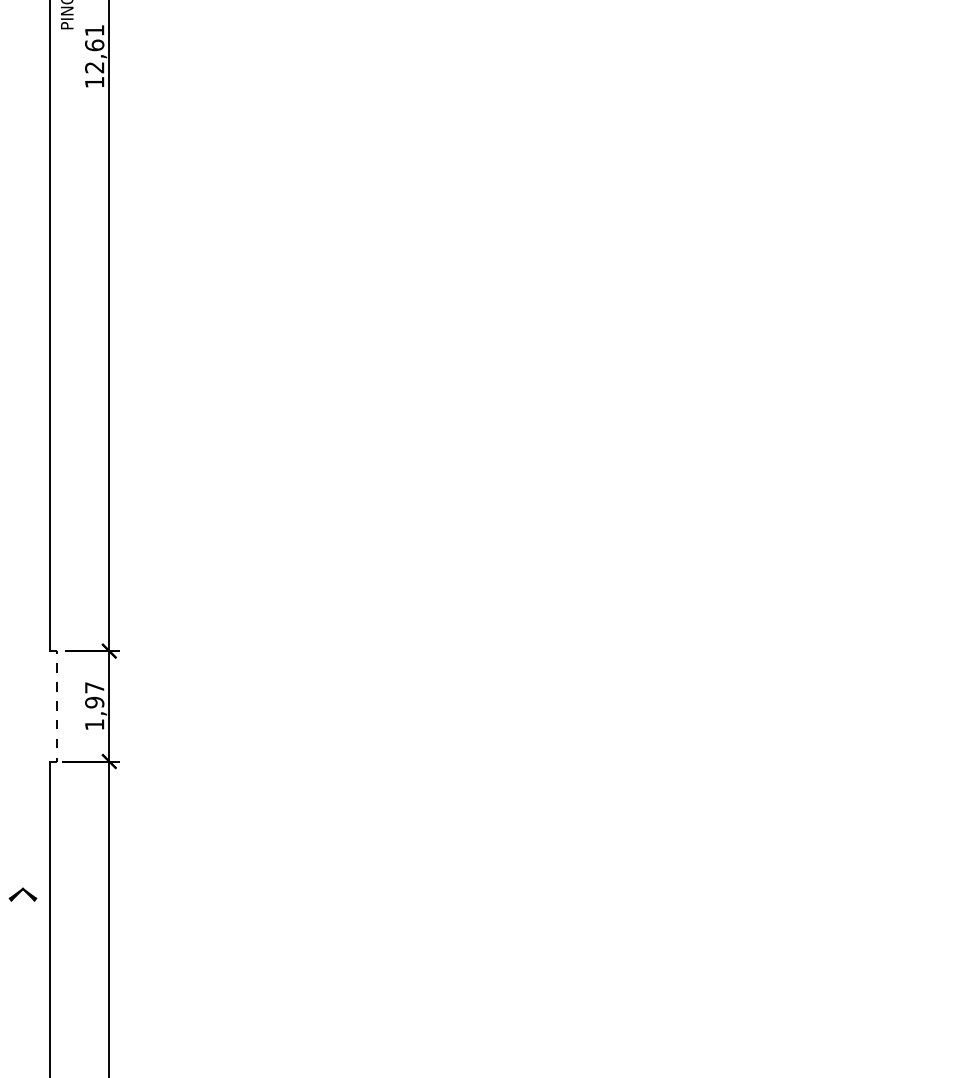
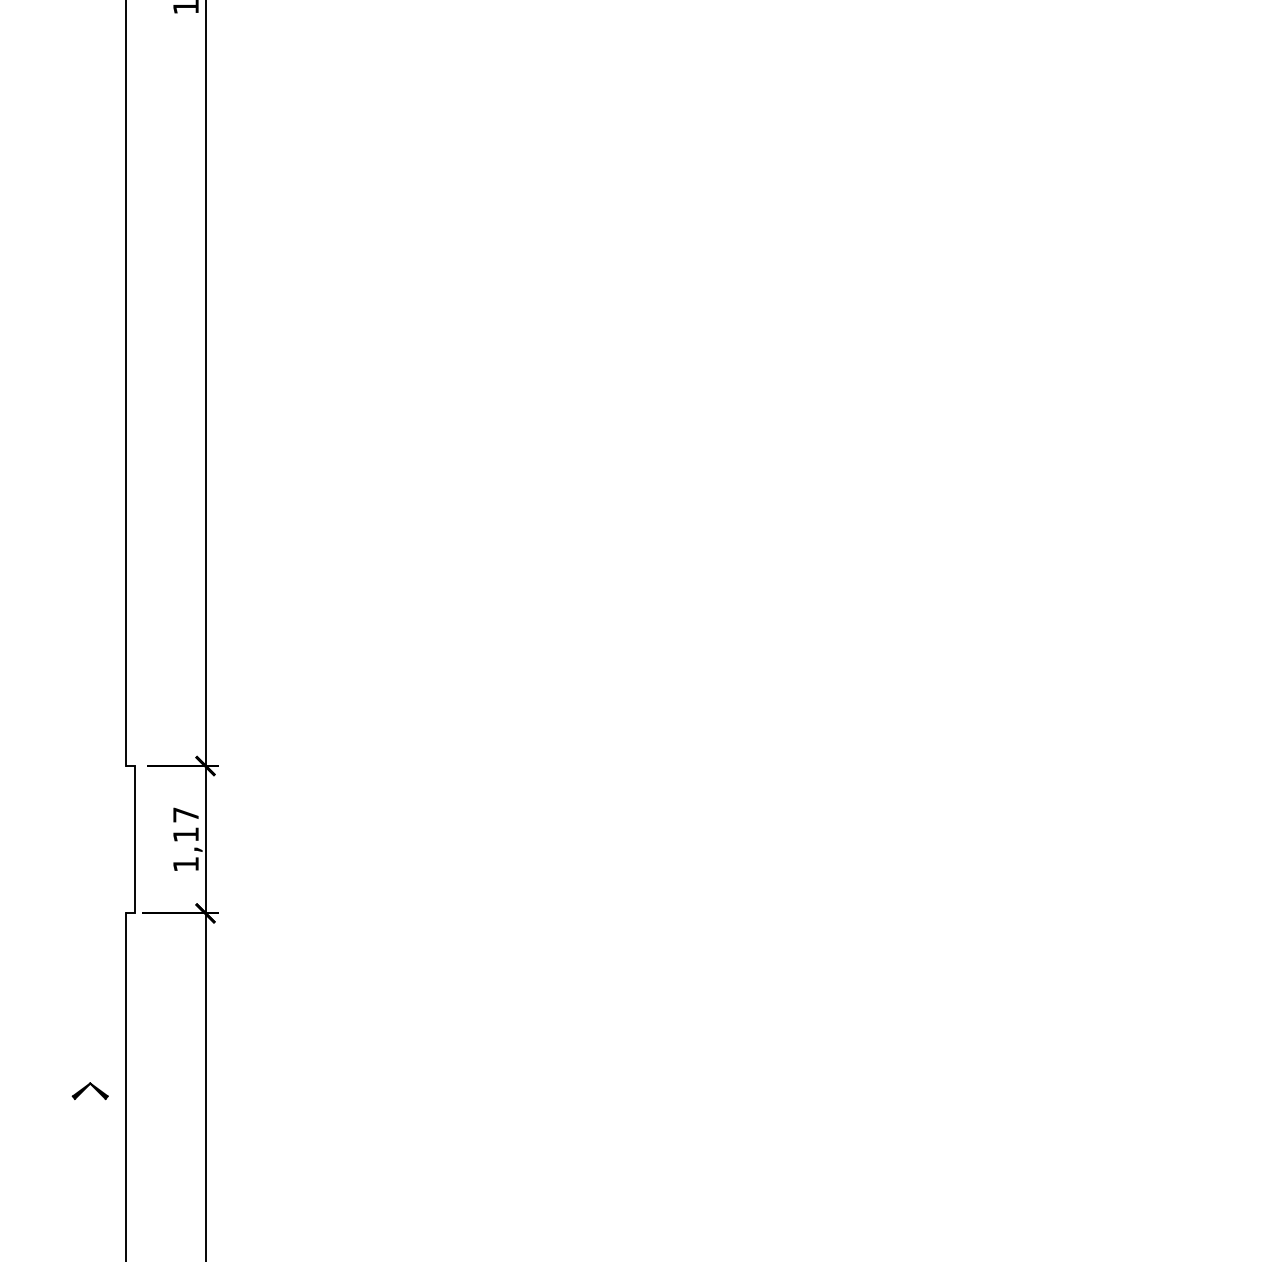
text: (94, 702) -> (185, 834), 1,97 -> 1,17
line: (56, 706) -> (135, 839), dashed -> solid

